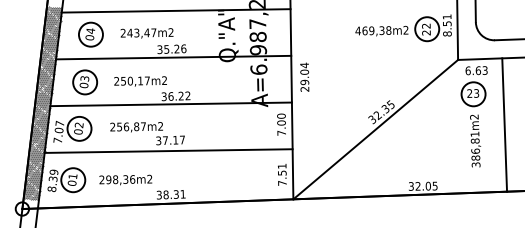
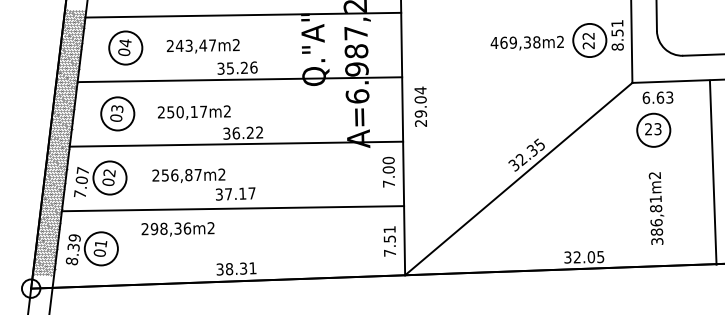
line: (504, 124) -> (713, 171), moved
text: (475, 140) -> (656, 207), moved
text: (125, 179) -> (177, 228), moved

